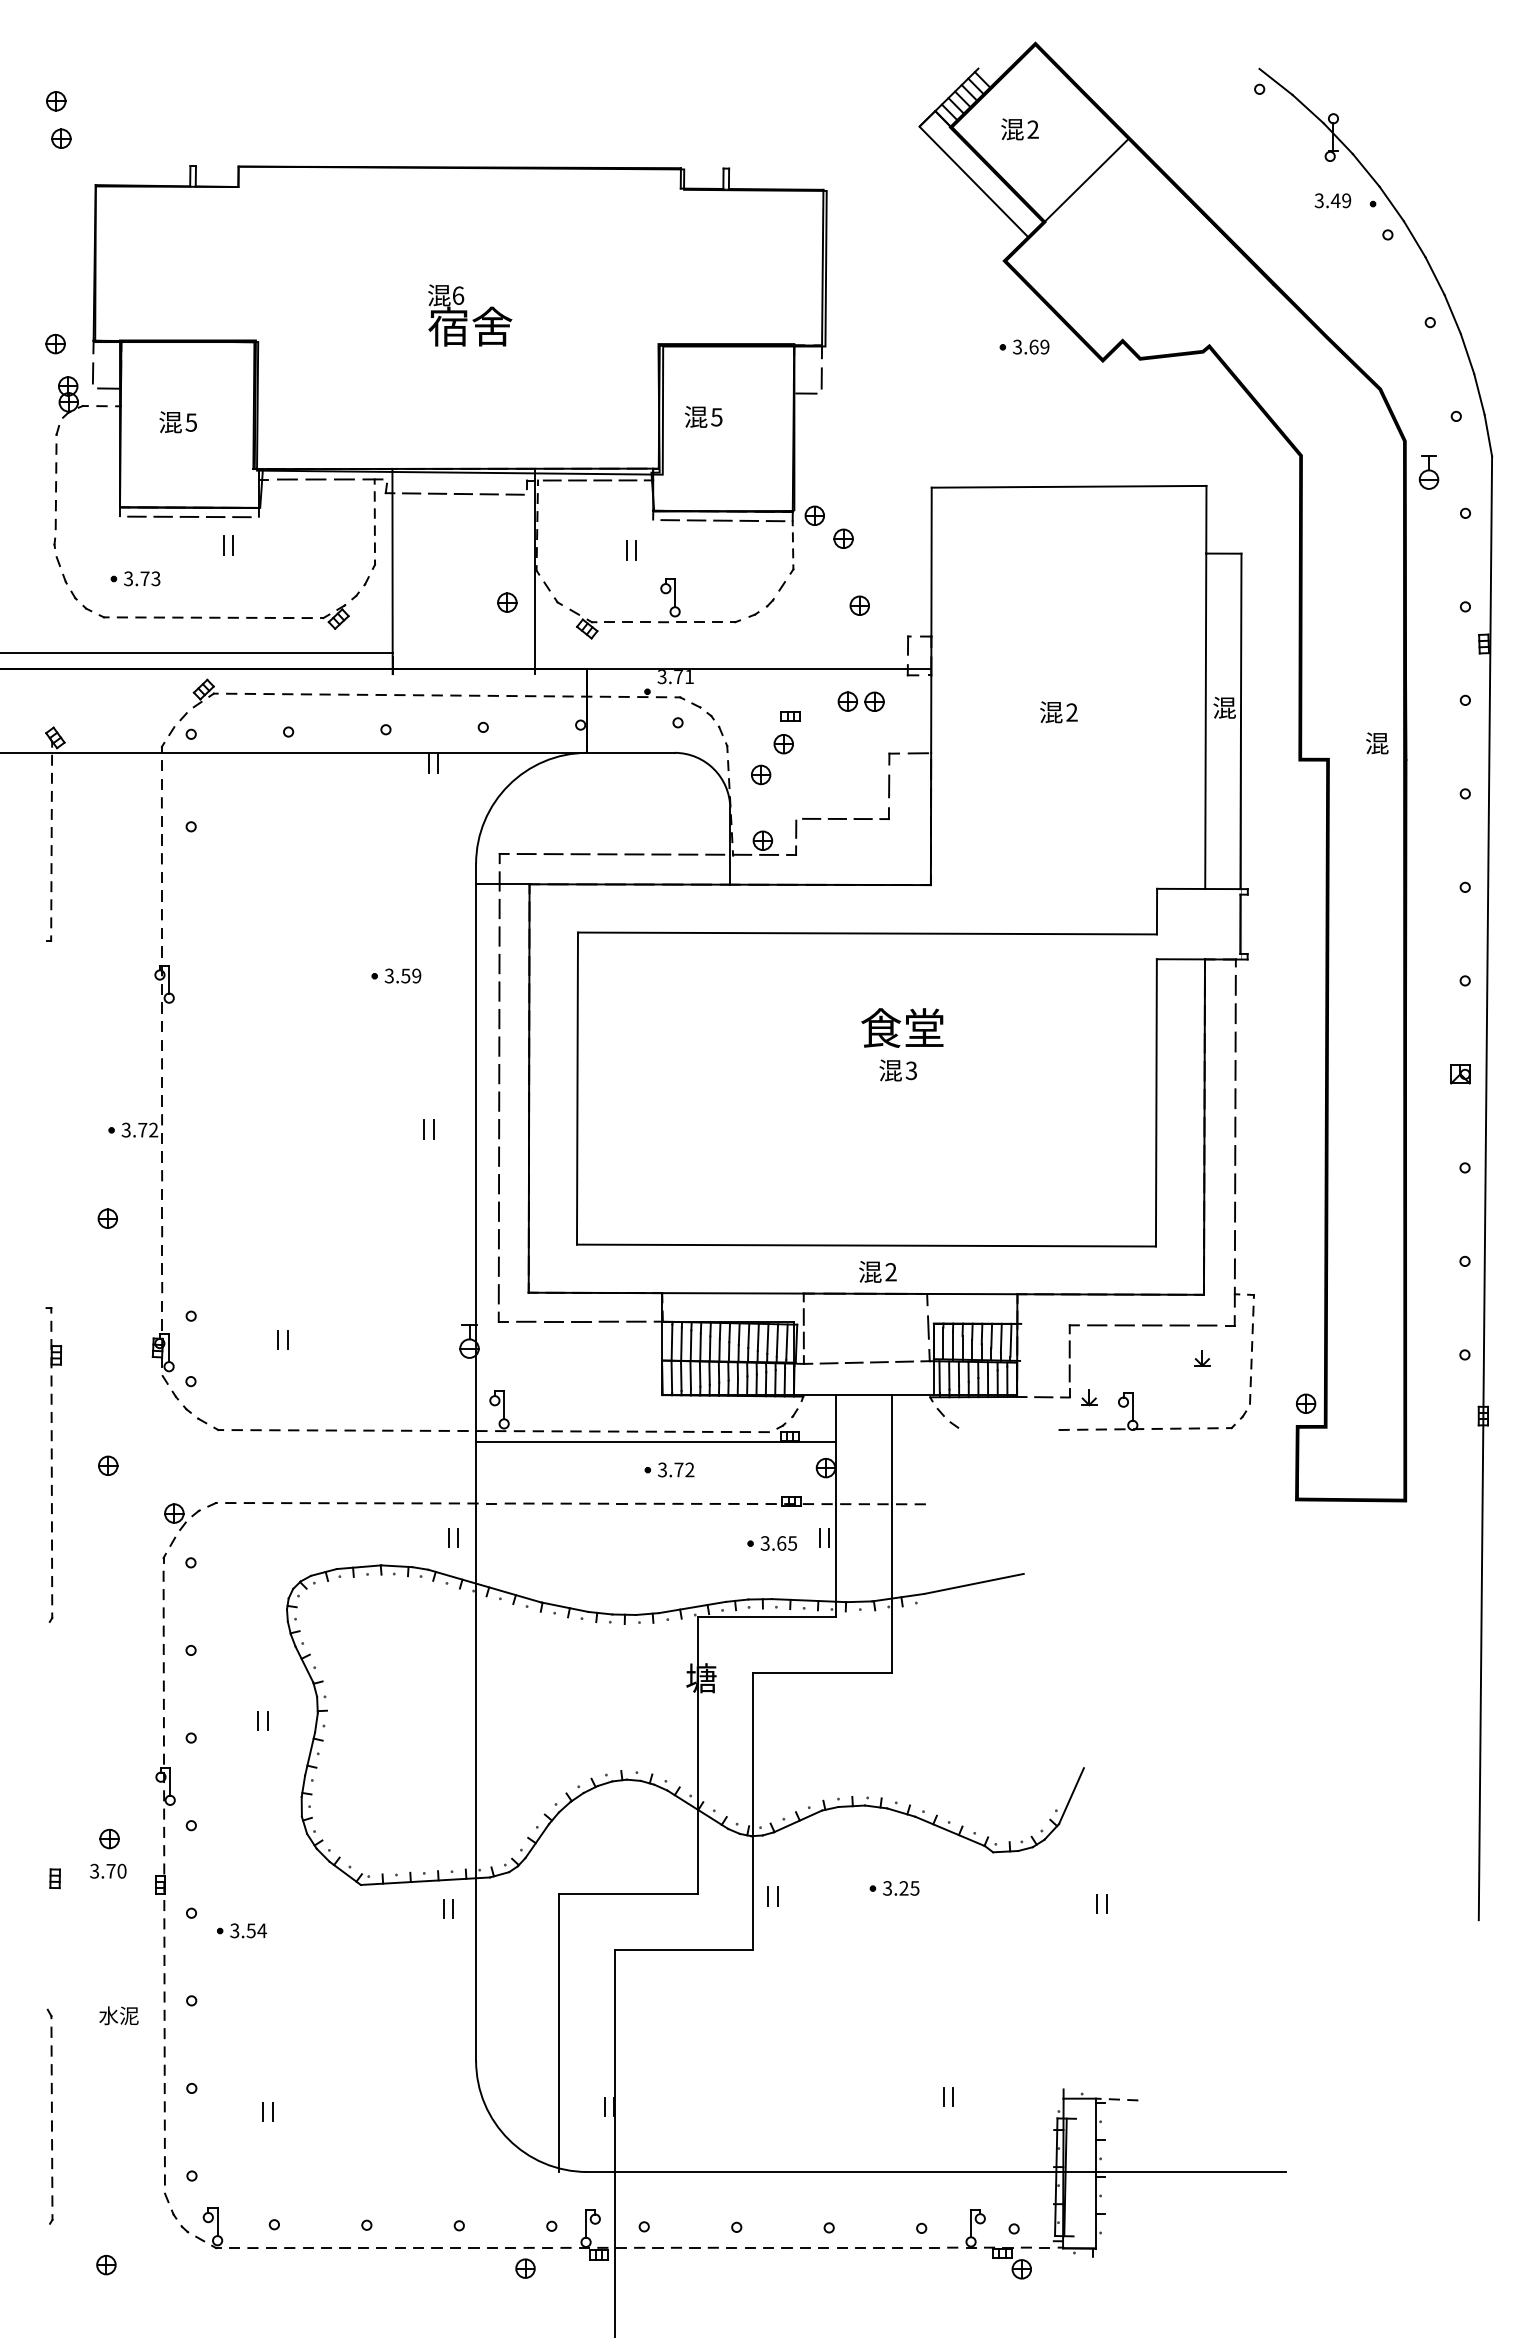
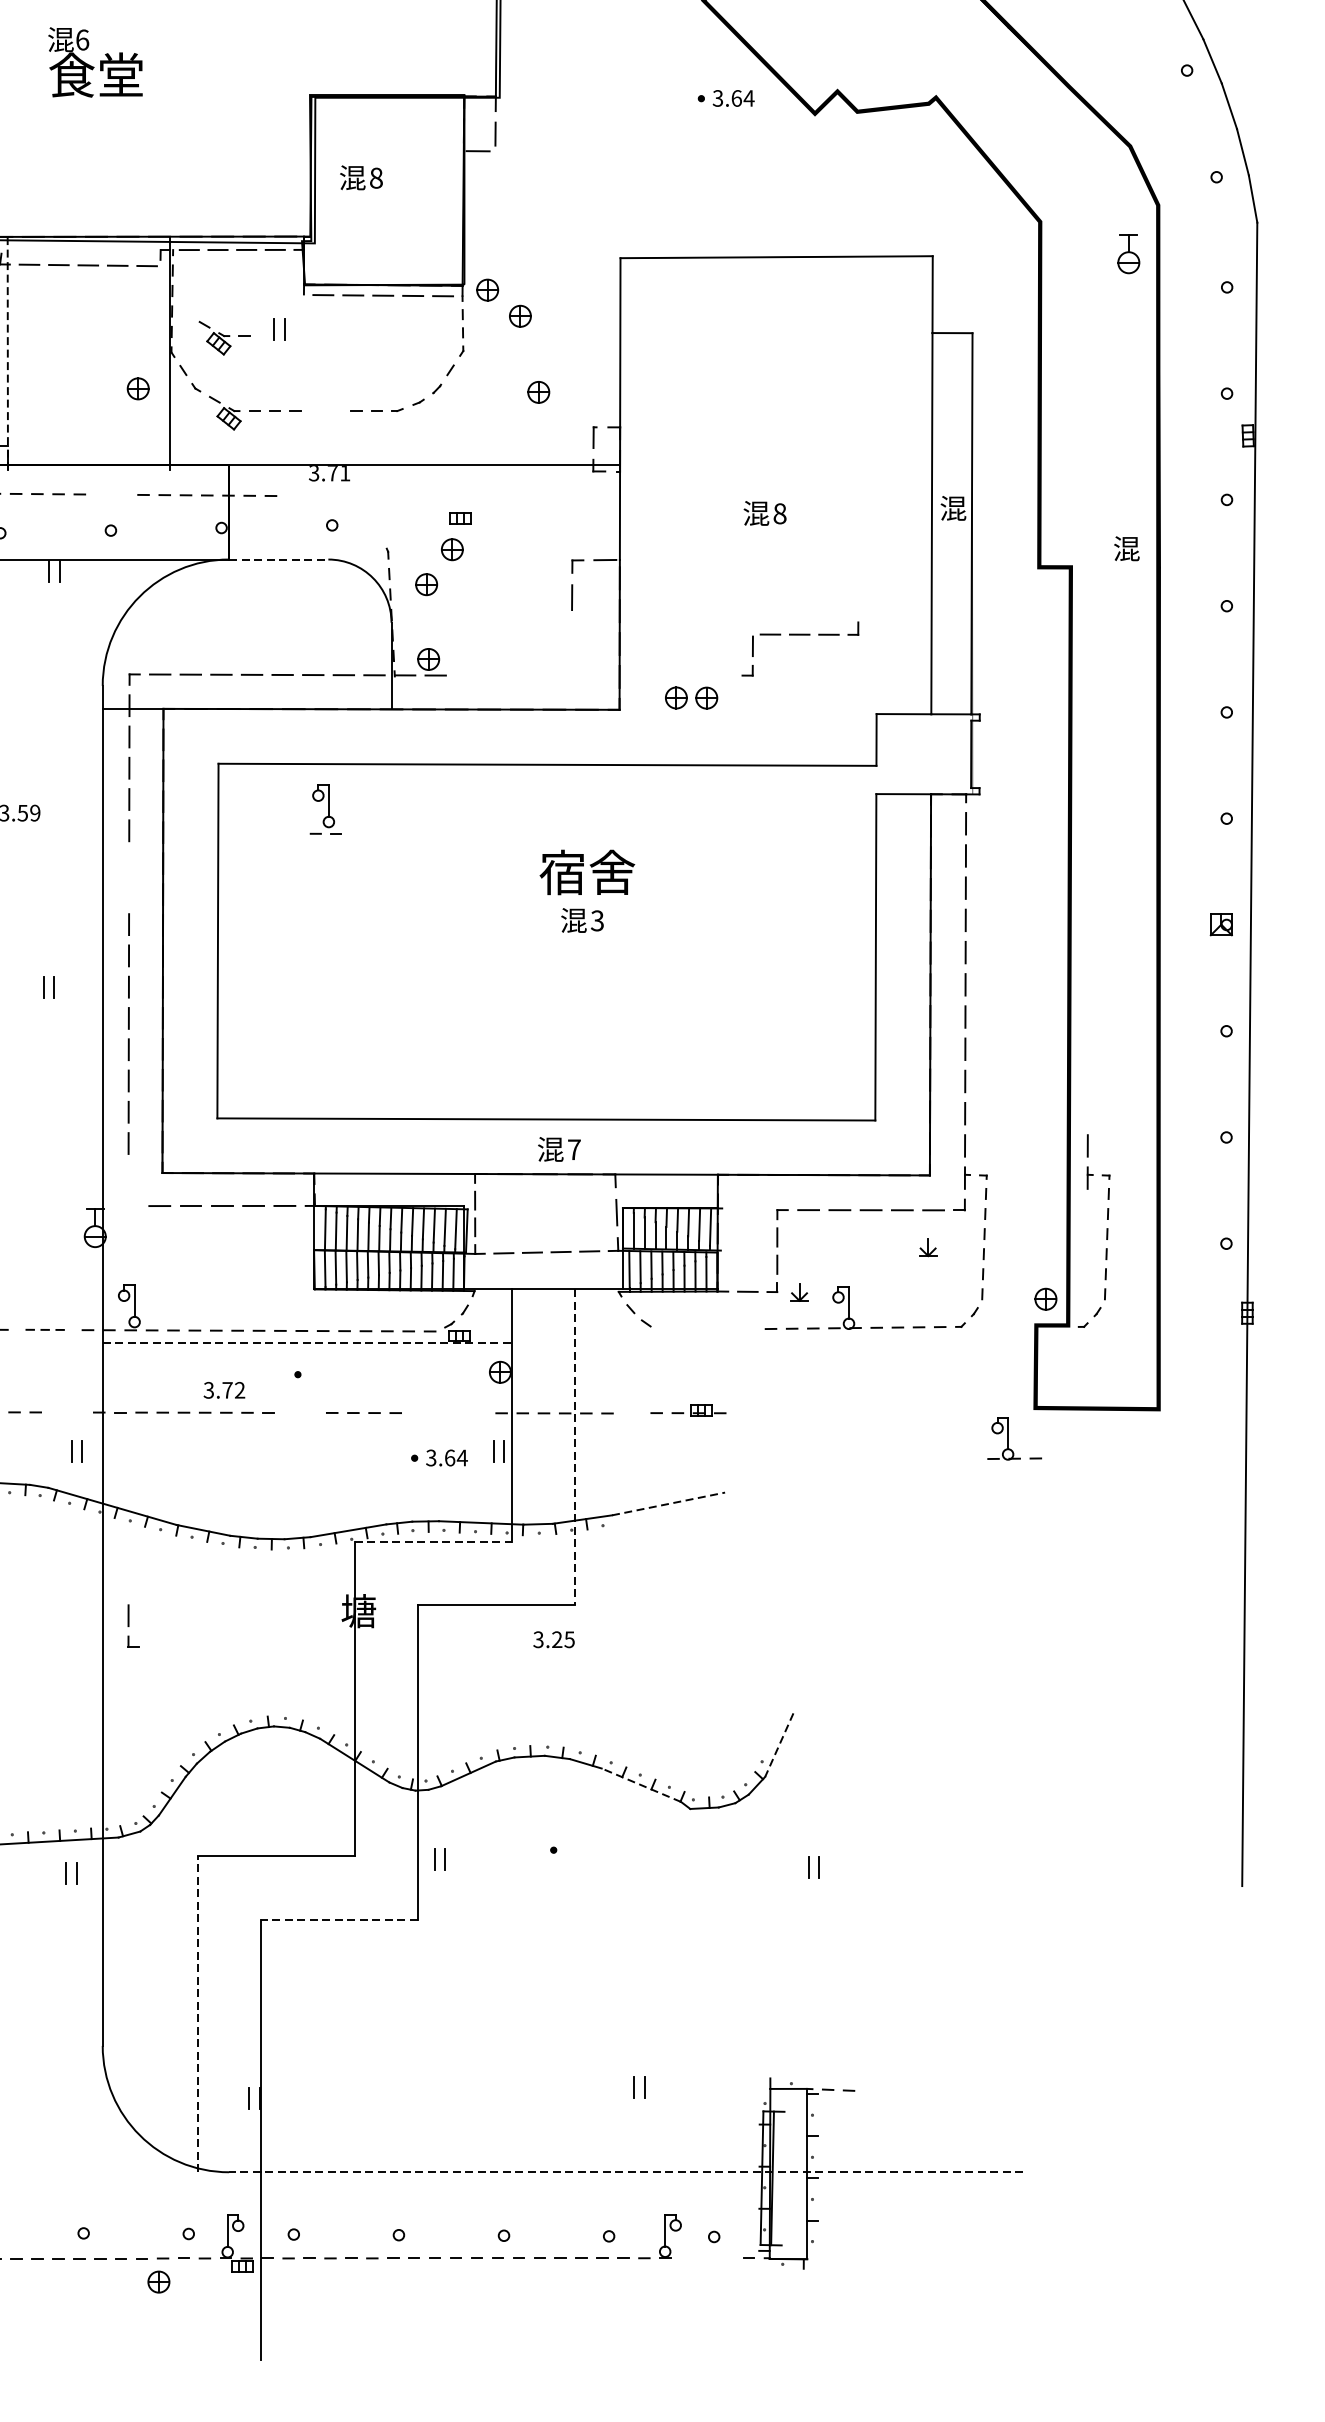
text: (470, 326) -> (96, 75), 宿舍 -> 食堂
text: (1044, 346) -> (748, 97), 3.69 -> 3.64
text: (716, 417) -> (375, 178), 5 -> 8
part: (1428, 472) -> (1128, 254), moved
part: (582, 557) -> (223, 337), added
line: (392, 571) -> (7, 353), solid -> dashed
part: (672, 600) -> (325, 809), moved
part: (483, 695) -> (111, 494), removed
part: (683, 700) -> (338, 500), removed
part: (860, 701) -> (690, 697), moved
text: (1071, 712) -> (779, 513), 2 -> 8
line: (630, 752) -> (278, 559), solid -> dashed
part: (837, 819) -> (799, 635), moved
text: (902, 1028) -> (587, 872), 食堂 -> 宿舍
line: (499, 1029) -> (129, 873), removed
text: (890, 1272) -> (573, 1150), 2 -> 7
part: (502, 1303) -> (132, 1626), moved
part: (1359, 1343) -> (1106, 1230), added
part: (425, 1430) -> (45, 1329), size x0.7
line: (656, 1442) -> (307, 1343), solid -> dashed
text: (676, 1469) -> (224, 1389), moved
part: (780, 1501) -> (688, 1410), moved
line: (441, 1503) -> (63, 1412), removed
line: (646, 1503) -> (296, 1412), removed
part: (1278, 1526) -> (1014, 1438), added
line: (891, 1534) -> (574, 1447), solid -> dashed
text: (792, 1543) -> (462, 1458), 3.65 -> 3.64
line: (974, 1583) -> (669, 1503), solid -> dashed
line: (767, 1617) -> (433, 1542), solid -> dashed
line: (1071, 1796) -> (779, 1745), solid -> dashed
line: (950, 1831) -> (641, 1785), solid -> dashed
text: (901, 1888) -> (554, 1639), moved
line: (683, 1949) -> (338, 1919), solid -> dashed
line: (559, 2033) -> (197, 2014), solid -> dashed
line: (936, 2172) -> (625, 2172), solid -> dashed
part: (1007, 2262) -> (706, 2275), removed

